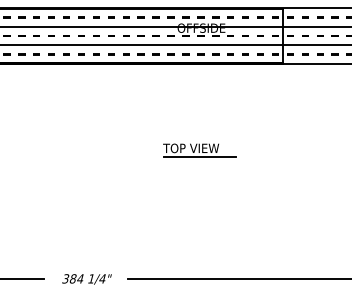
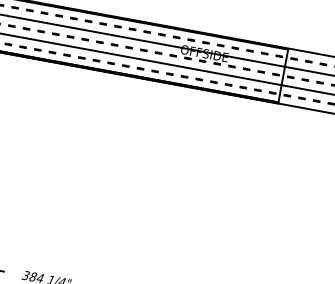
part: (199, 150) -> (180, 173), removed

